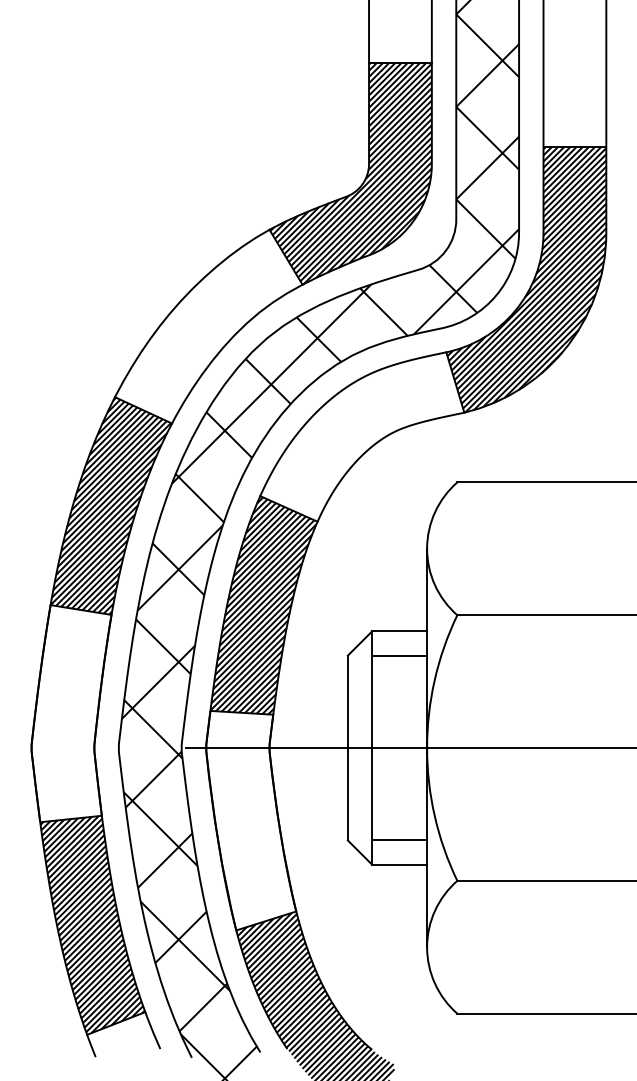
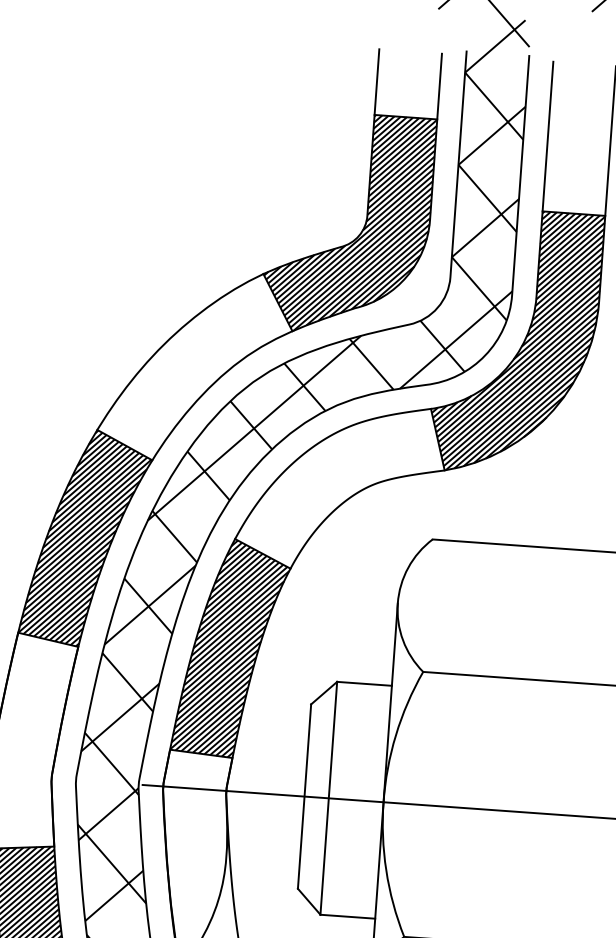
line: (399, 655) -> (362, 707), removed
line: (399, 840) -> (349, 892), removed

